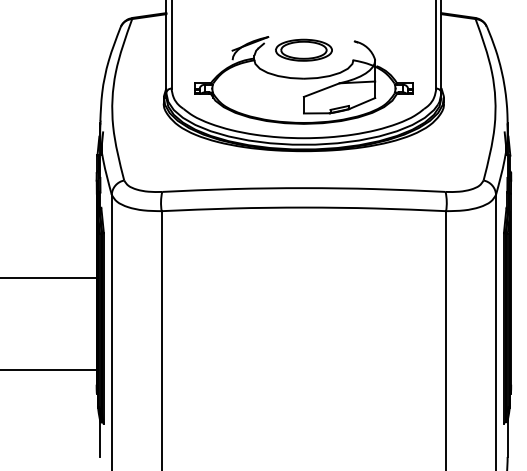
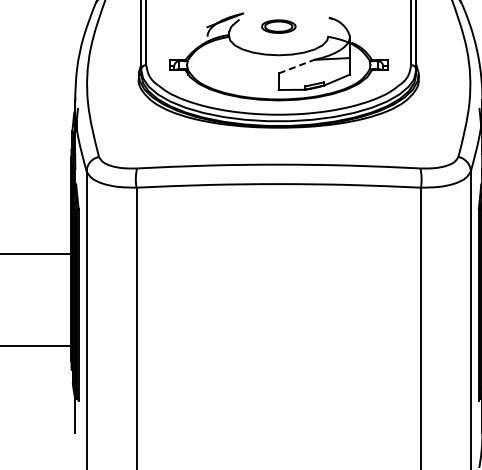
part: (303, 49) -> (278, 26), size x0.6
line: (322, 89) -> (297, 66), solid -> dashed

